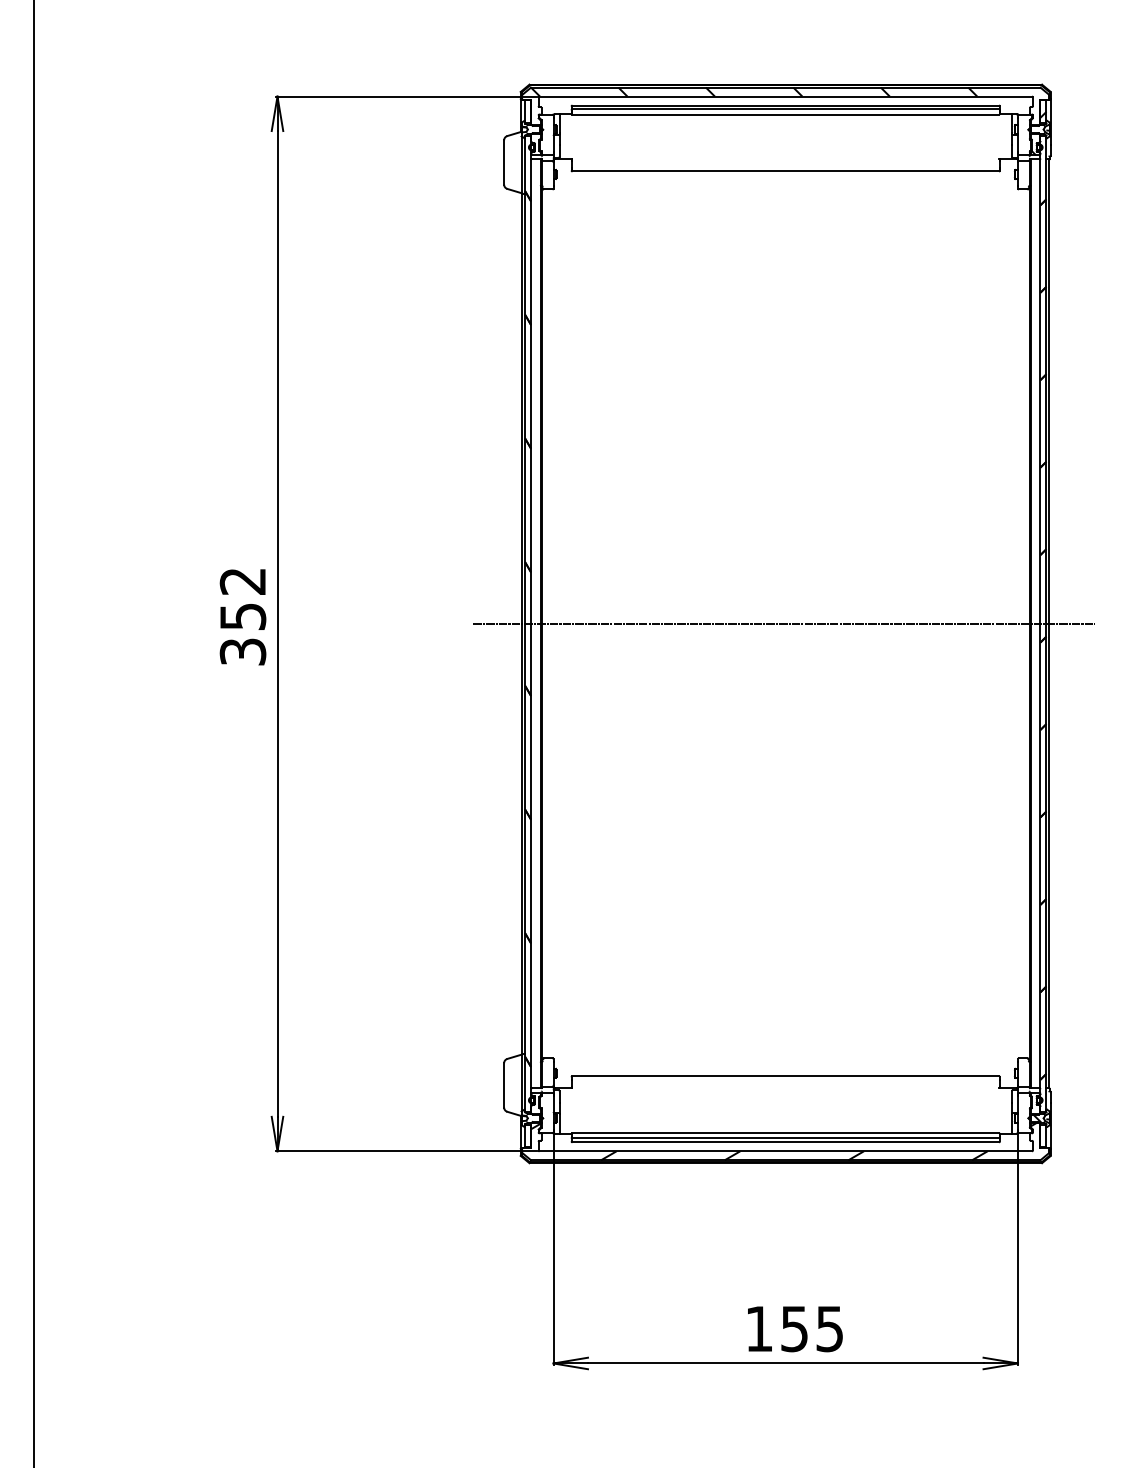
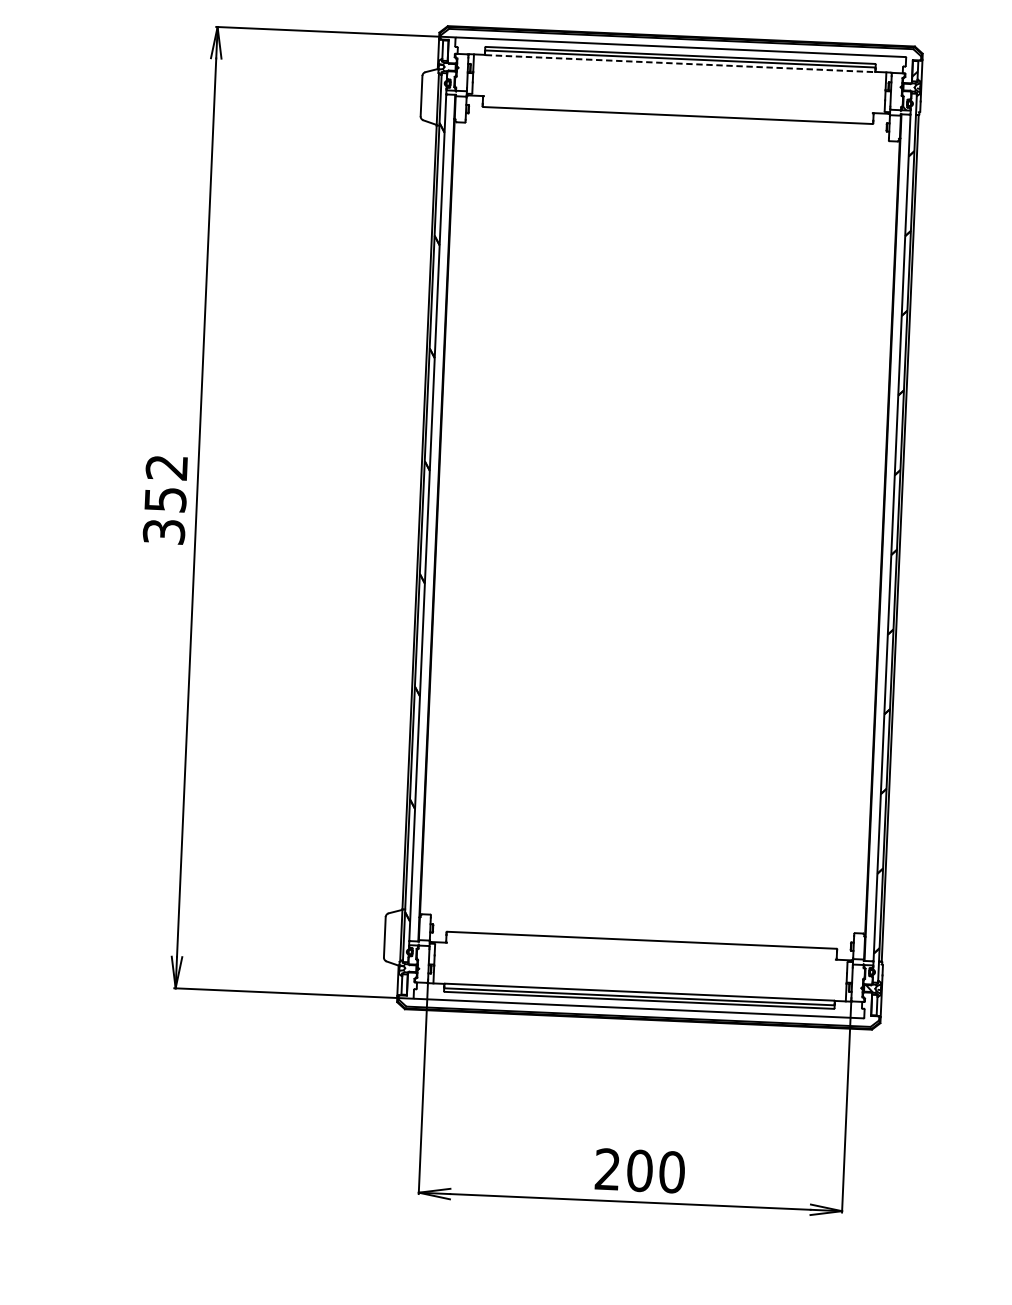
hatch: (754, 91) -> (652, 41), removed
line: (786, 114) -> (680, 63), solid -> dashed
line: (784, 623) -> (658, 527), removed
hatch: (784, 1141) -> (638, 999), removed
text: (794, 1328) -> (639, 1170), 155 -> 200

